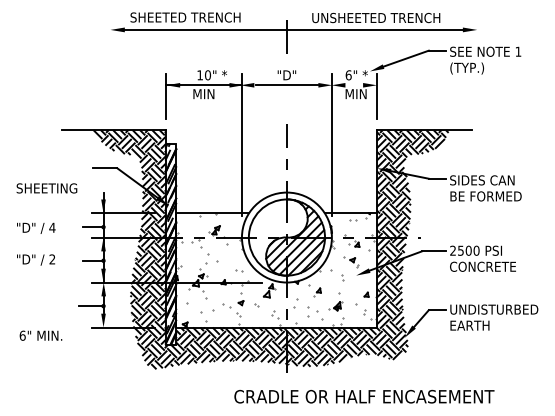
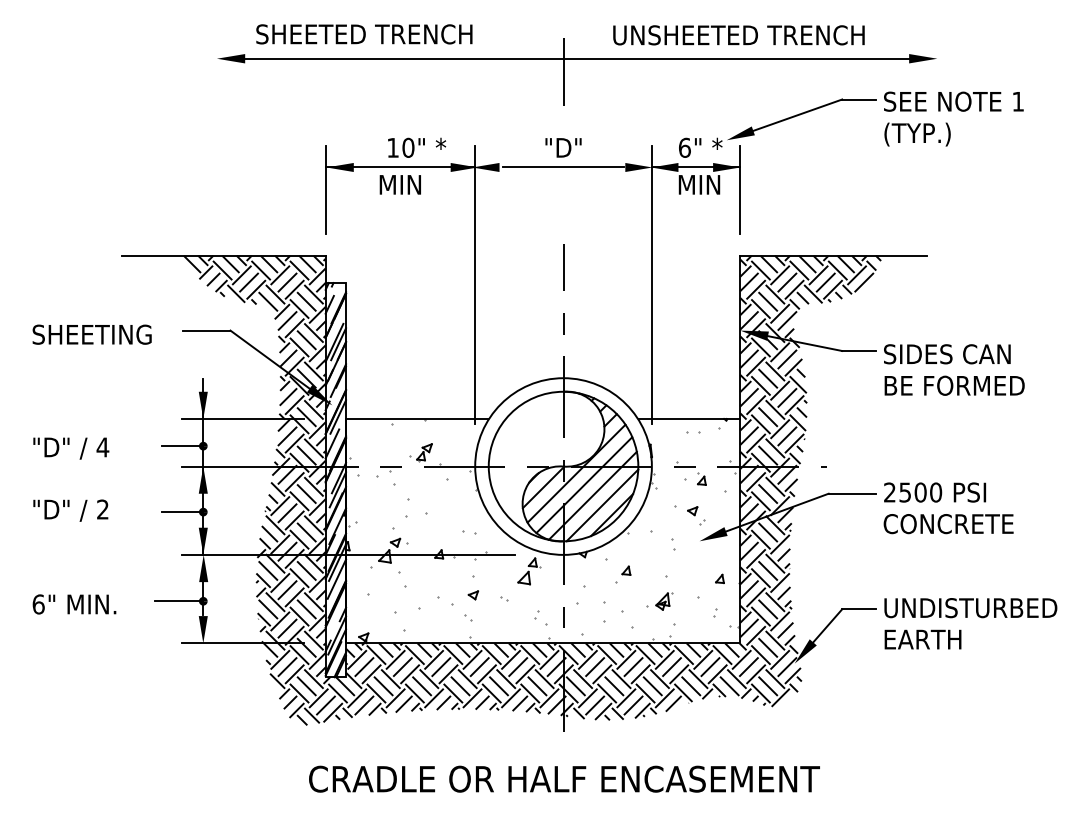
line: (353, 85) -> (694, 167), added
text: (46, 188) -> (91, 334), moved
text: (40, 335) -> (73, 603), moved
text: (364, 396) -> (564, 778), moved

